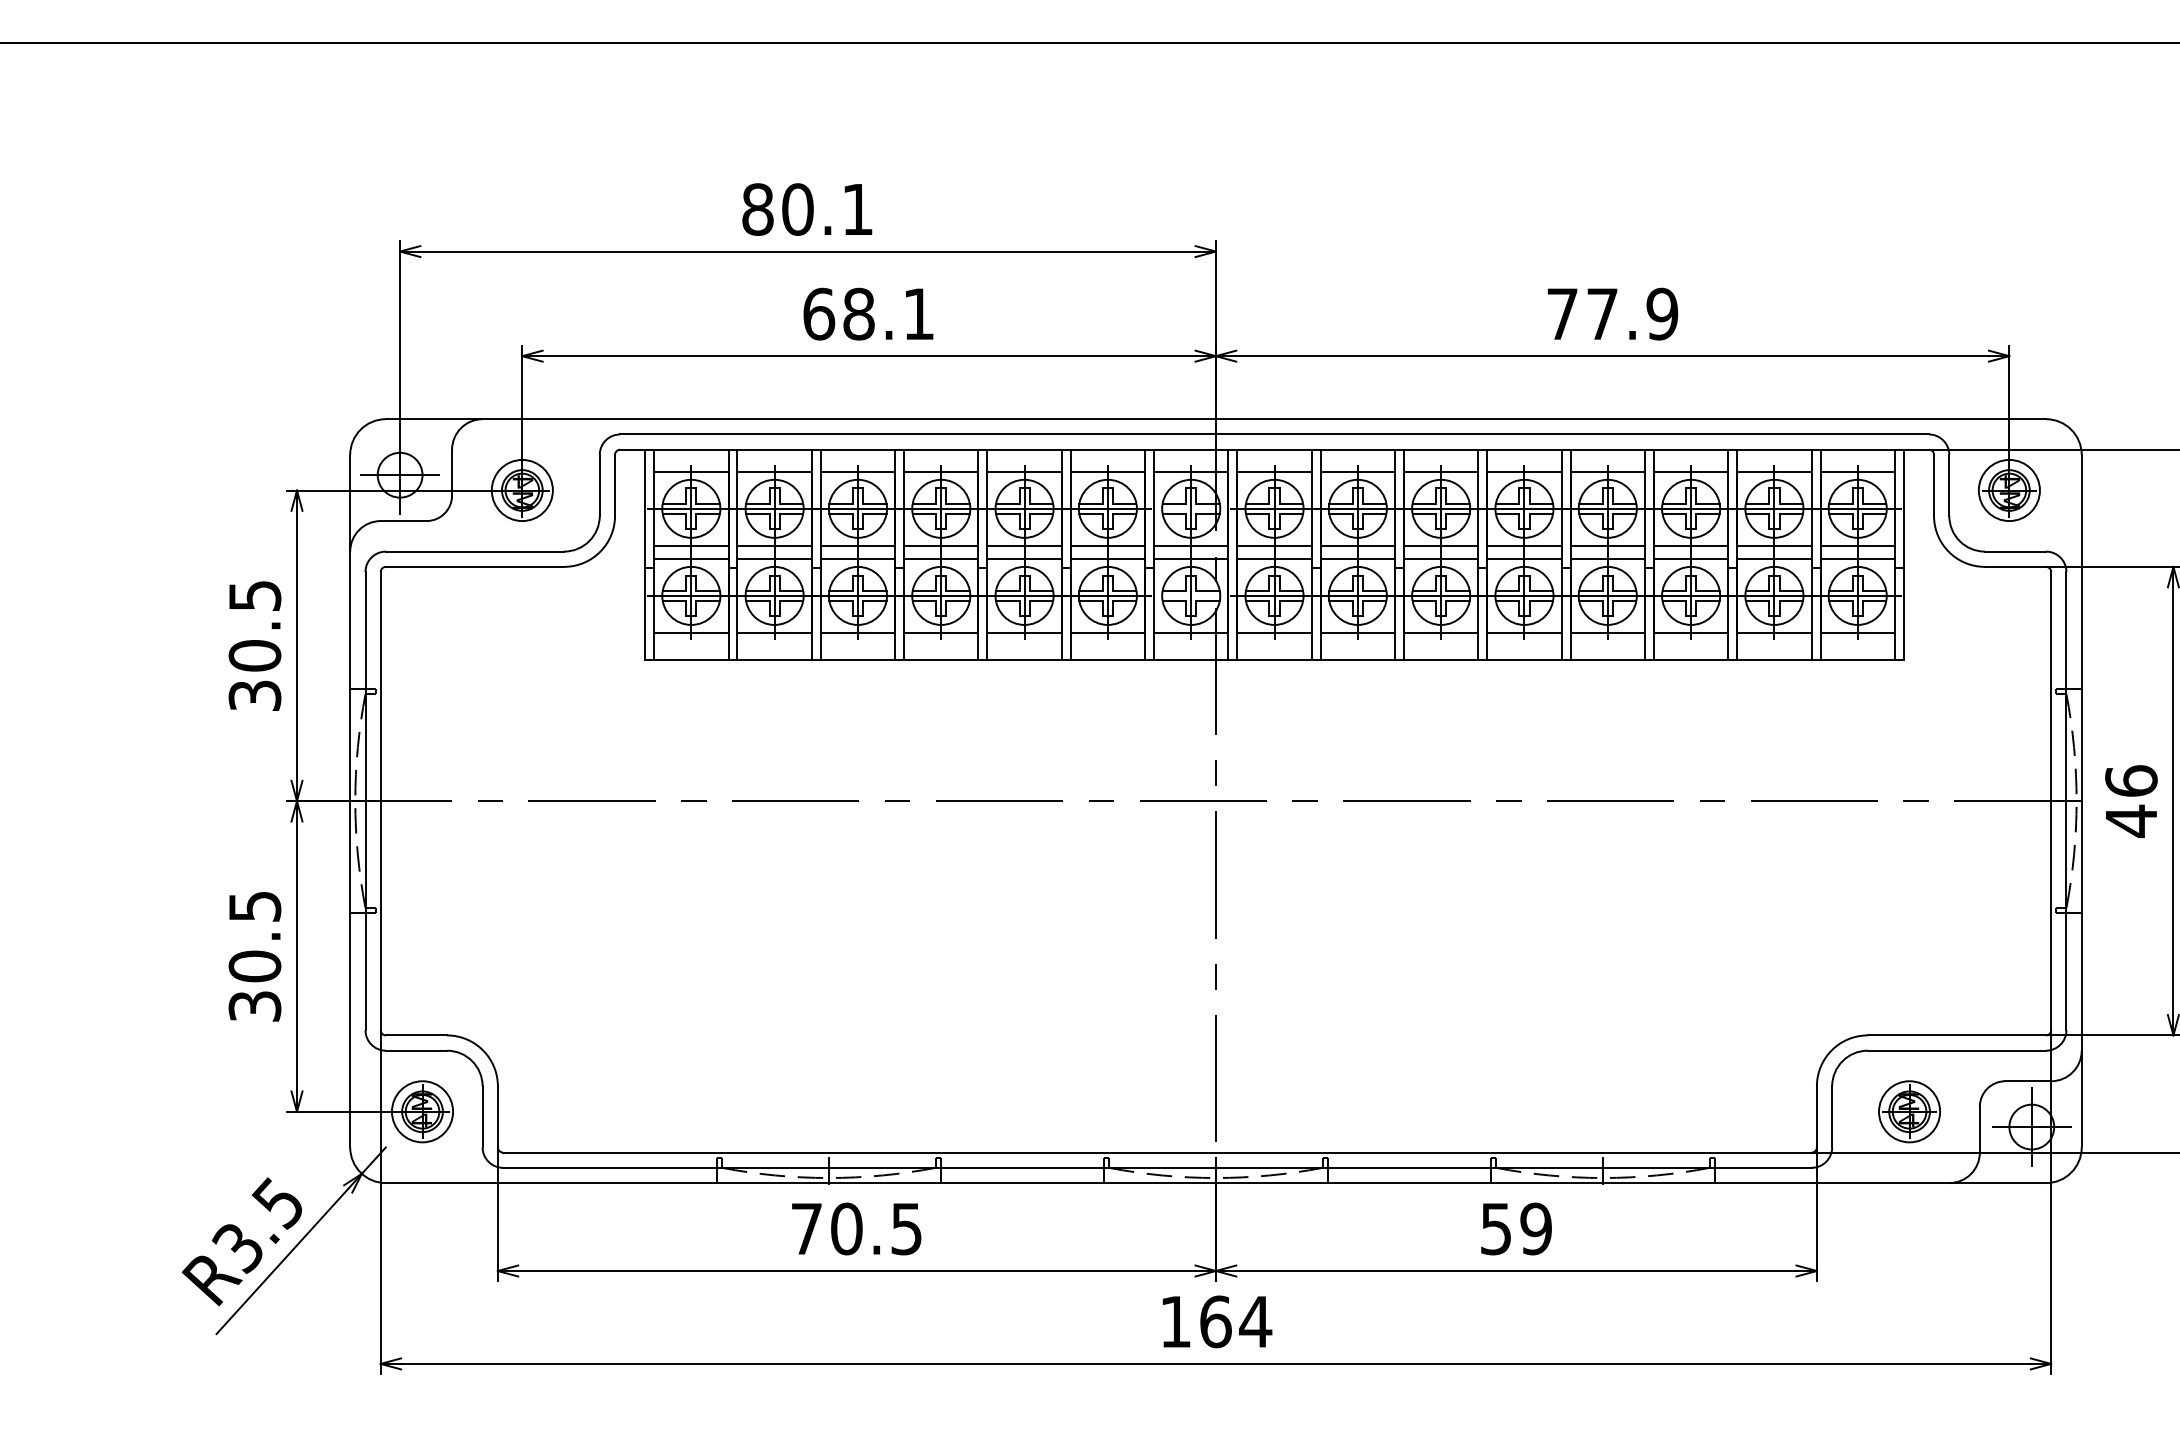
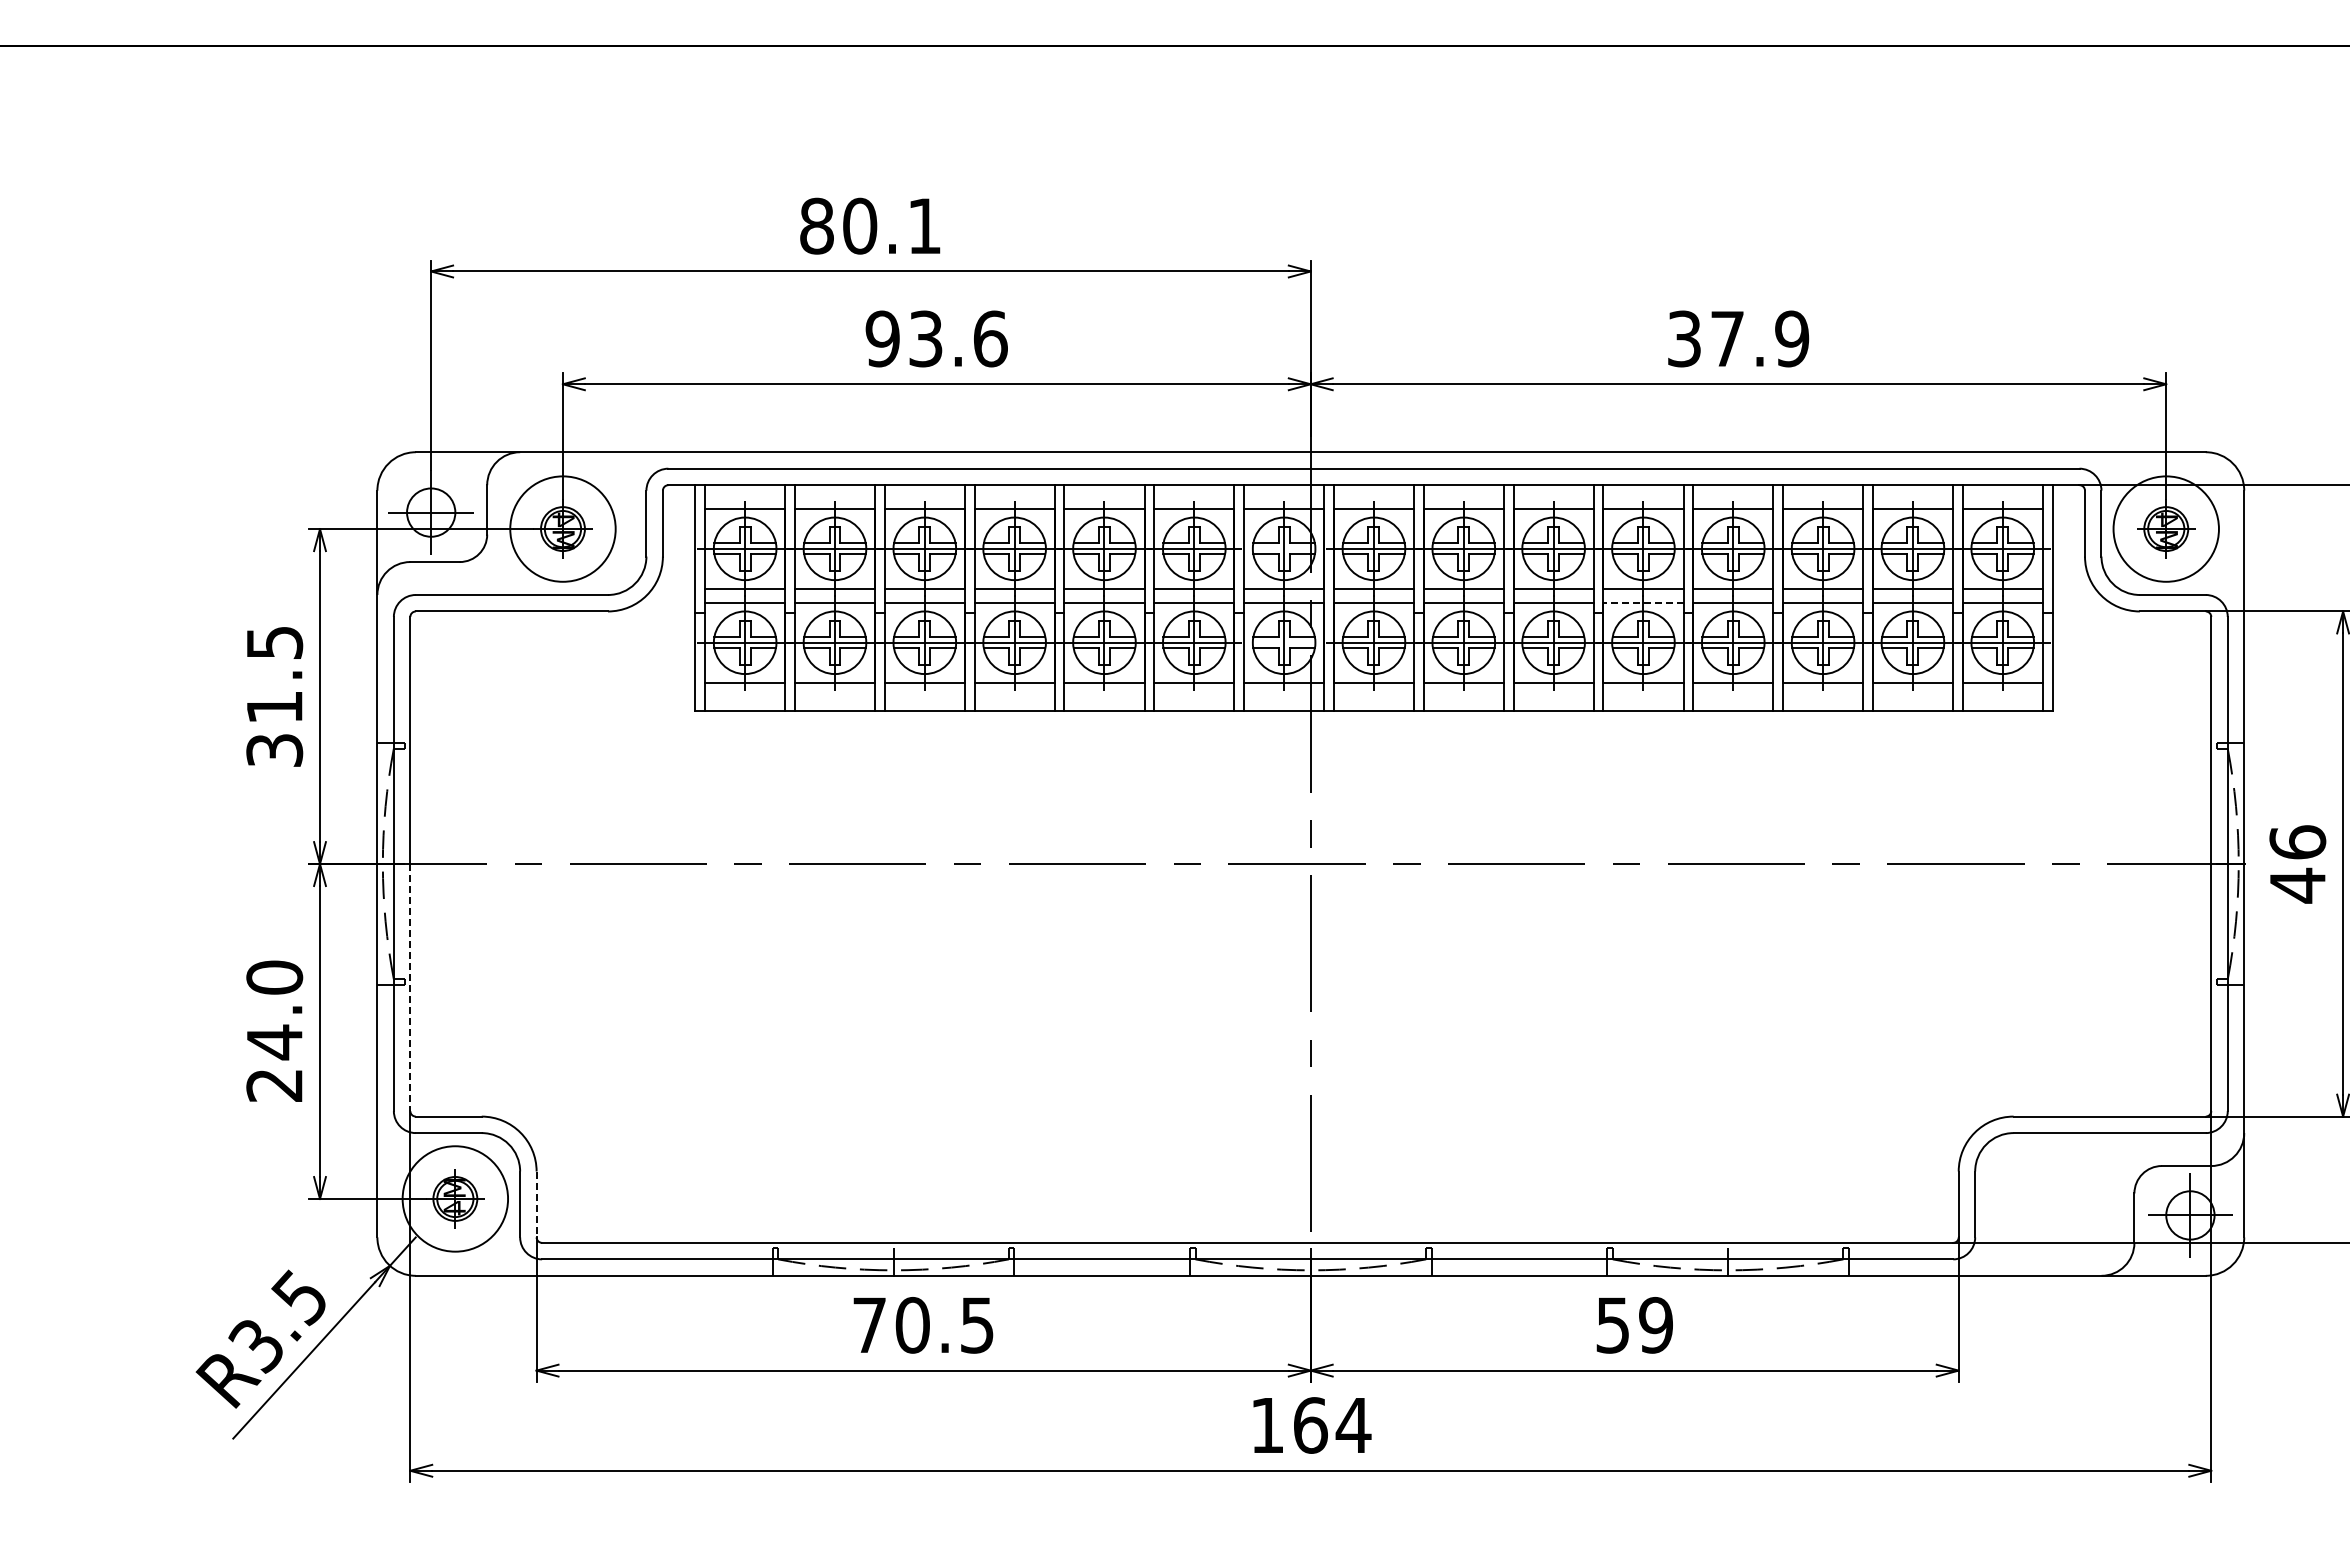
text: (868, 313) -> (936, 338), 68.1 -> 93.6
text: (1562, 313) -> (1684, 338), 77.9 -> 37.9
circle: (521, 490) -> (562, 529), size x1.6
circle: (2009, 490) -> (2166, 529), size x1.6
line: (1523, 558) -> (1642, 602), solid -> dashed
text: (254, 655) -> (274, 707), 30.5 -> 31.5
line: (380, 915) -> (410, 987), solid -> dashed
text: (254, 955) -> (274, 1030), 30.5 -> 24.0
circle: (422, 1111) -> (455, 1198), size x1.6
part: (1909, 1111) -> (2058, 1198), removed
line: (497, 1116) -> (536, 1204), solid -> dashed

